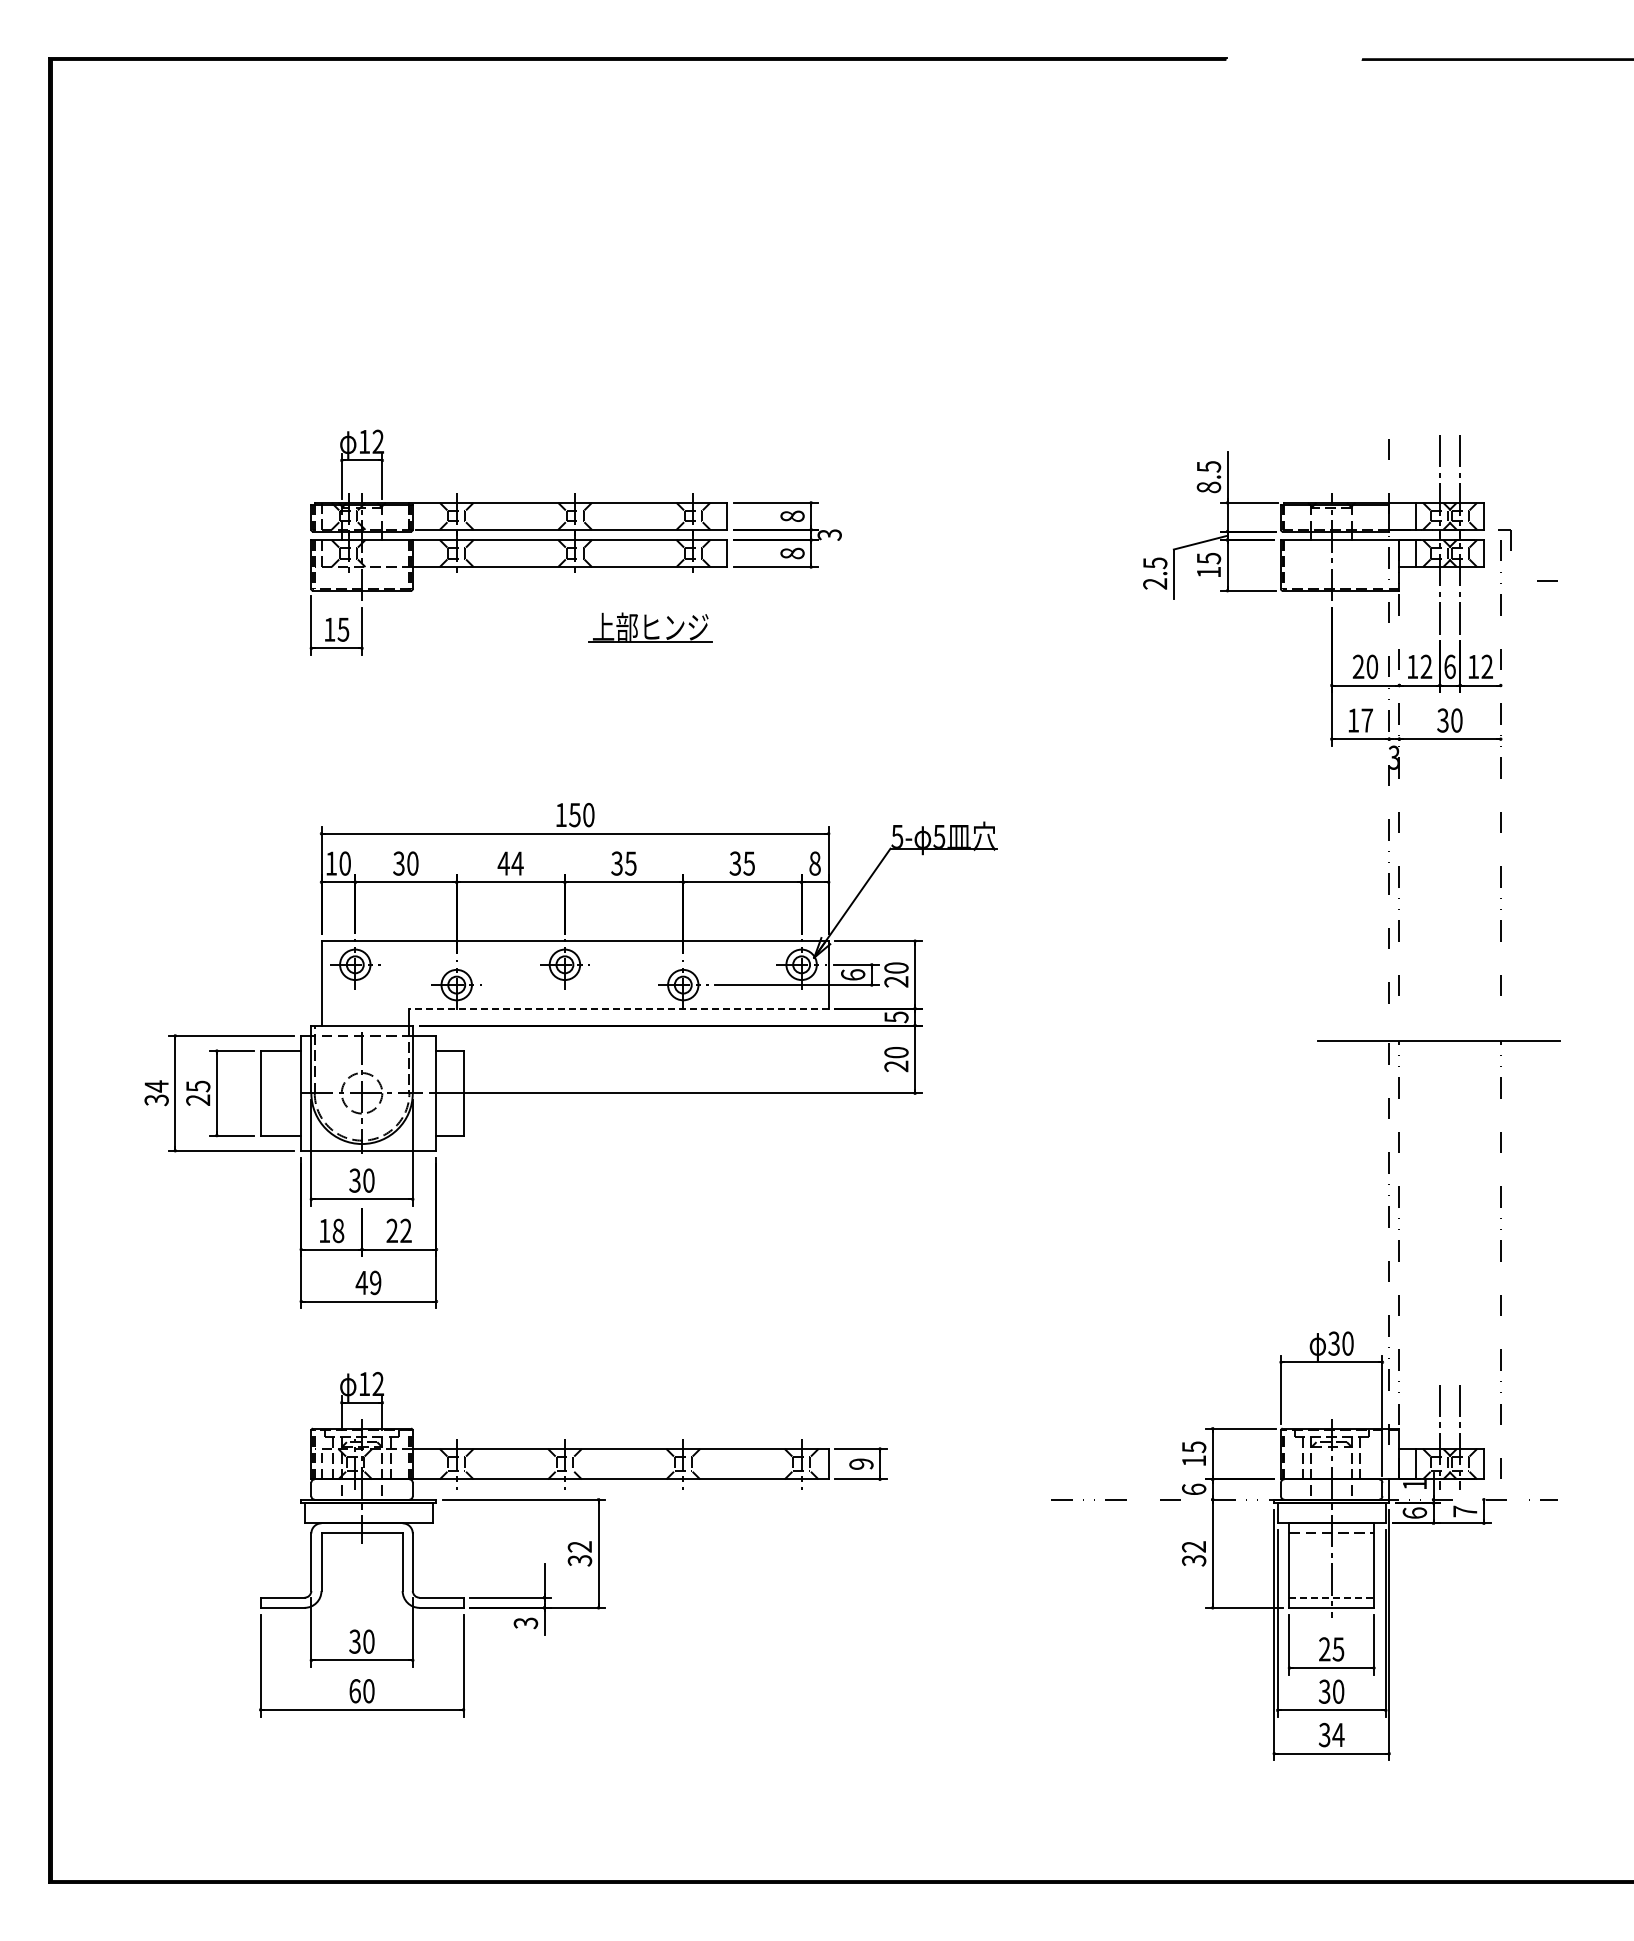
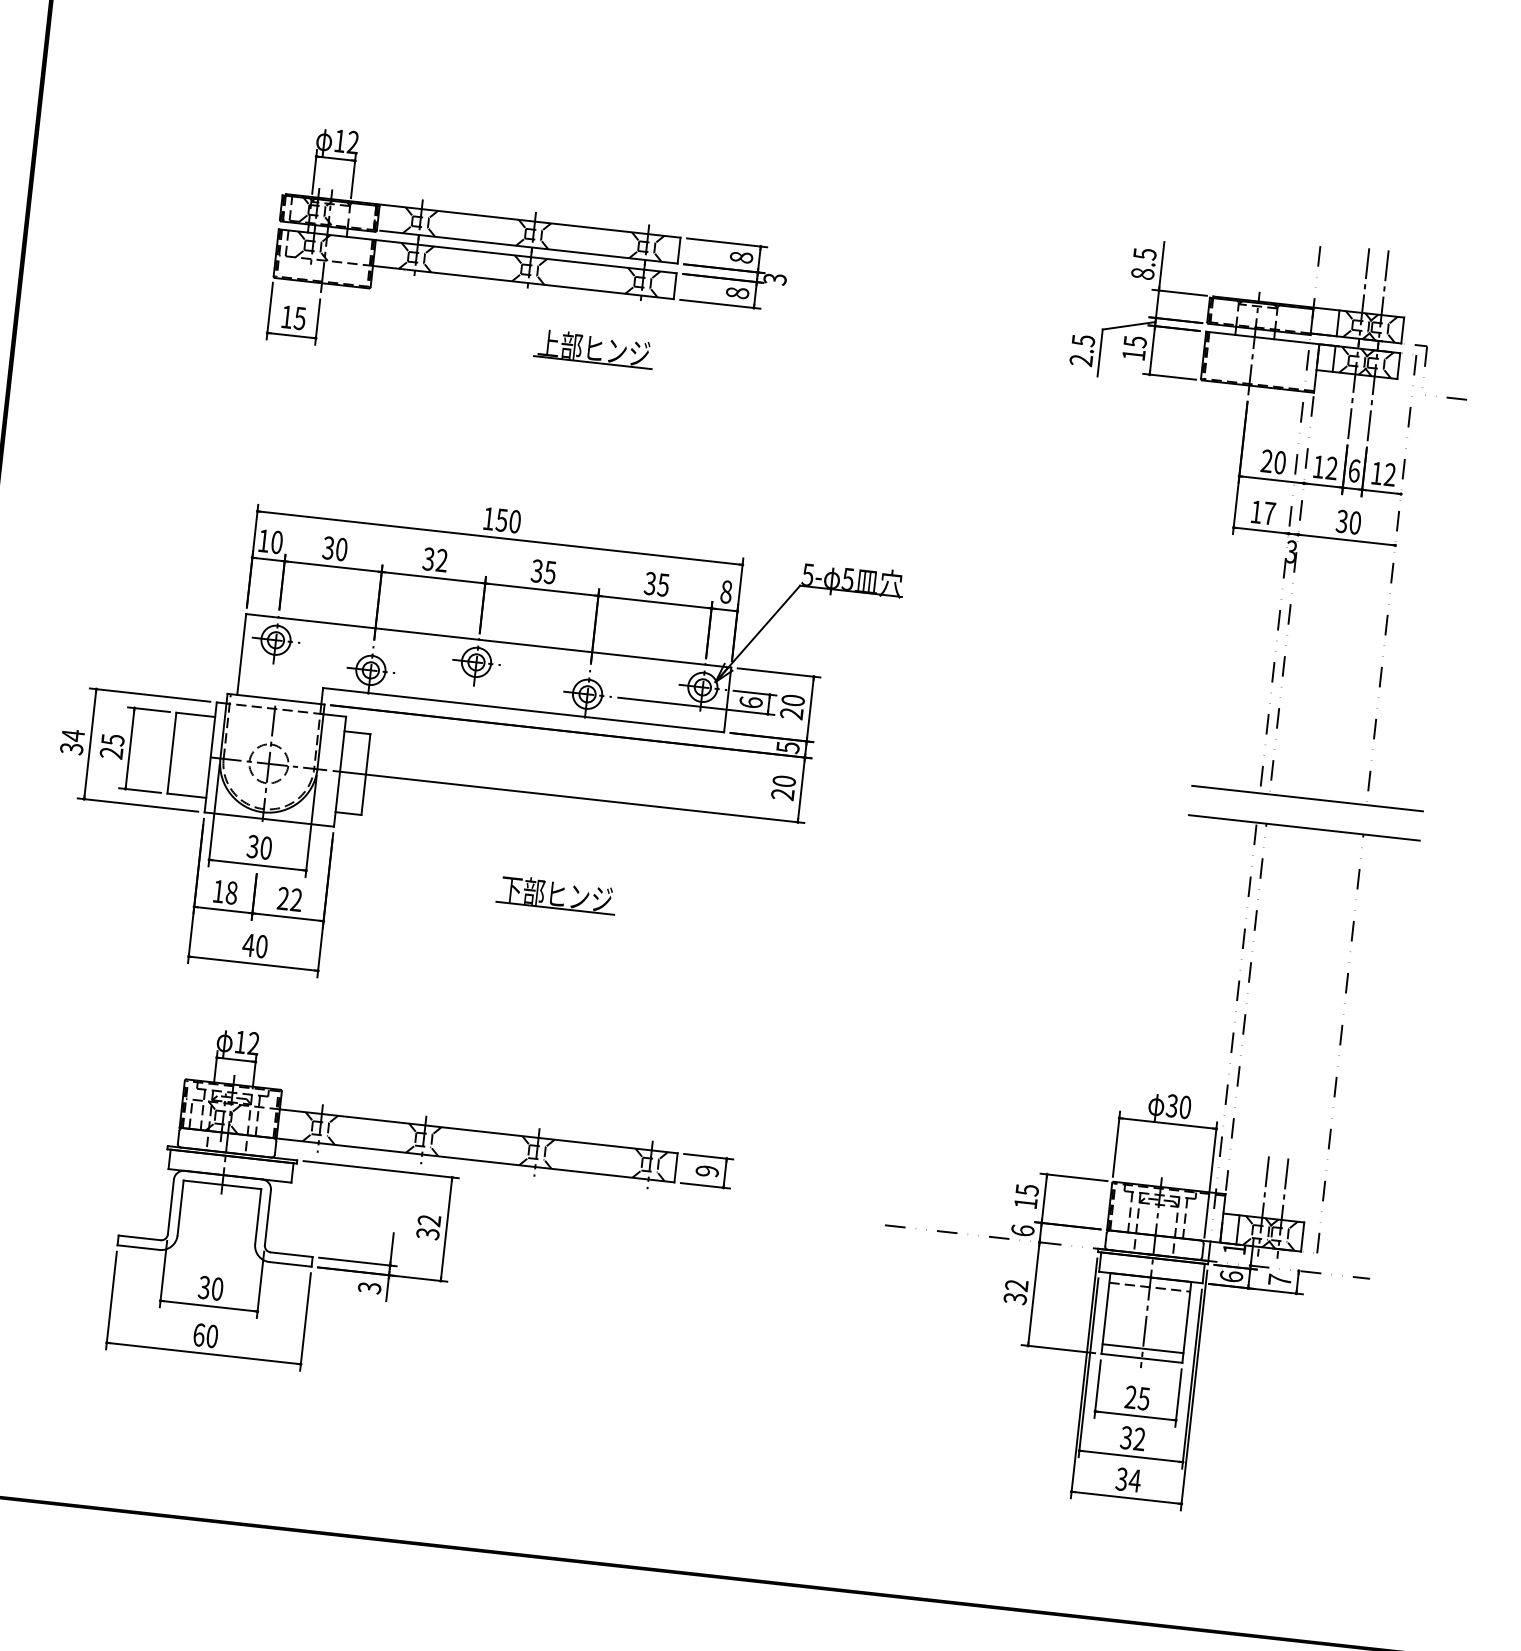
text: (510, 863) -> (435, 559), 44 -> 32
line: (619, 1008) -> (524, 709), dashed -> solid
line: (1438, 1010) -> (1307, 798), added
part: (674, 1195) -> (556, 894), added
text: (375, 1282) -> (261, 946), 49 -> 40
line: (1332, 1597) -> (1143, 1348), dashed -> solid
text: (1338, 1691) -> (1139, 1439), 30 -> 32

